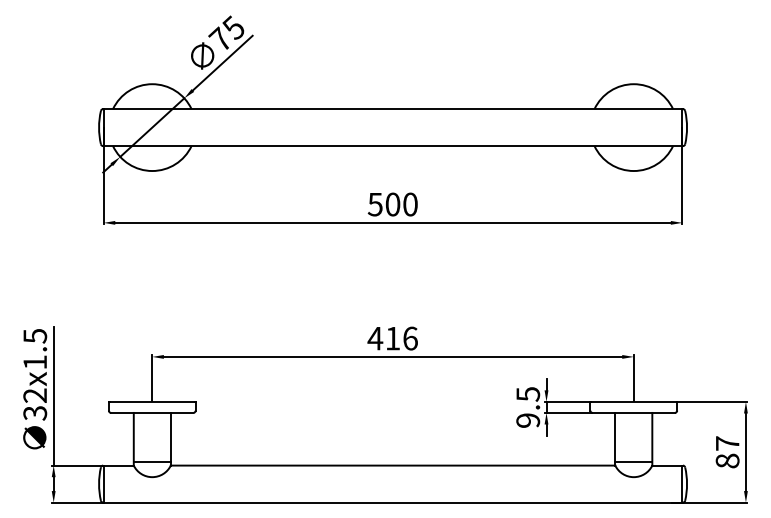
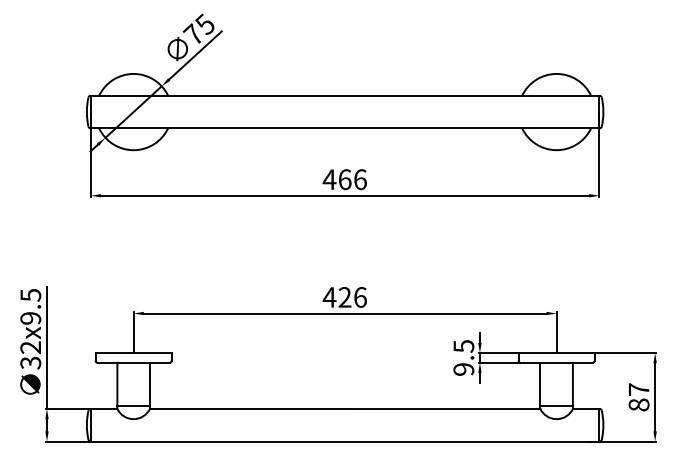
text: (392, 204) -> (344, 179), 500 -> 466
text: (392, 338) -> (344, 297), 416 -> 426
text: (35, 362) -> (31, 318), 32x1.5 -> 32x9.5

